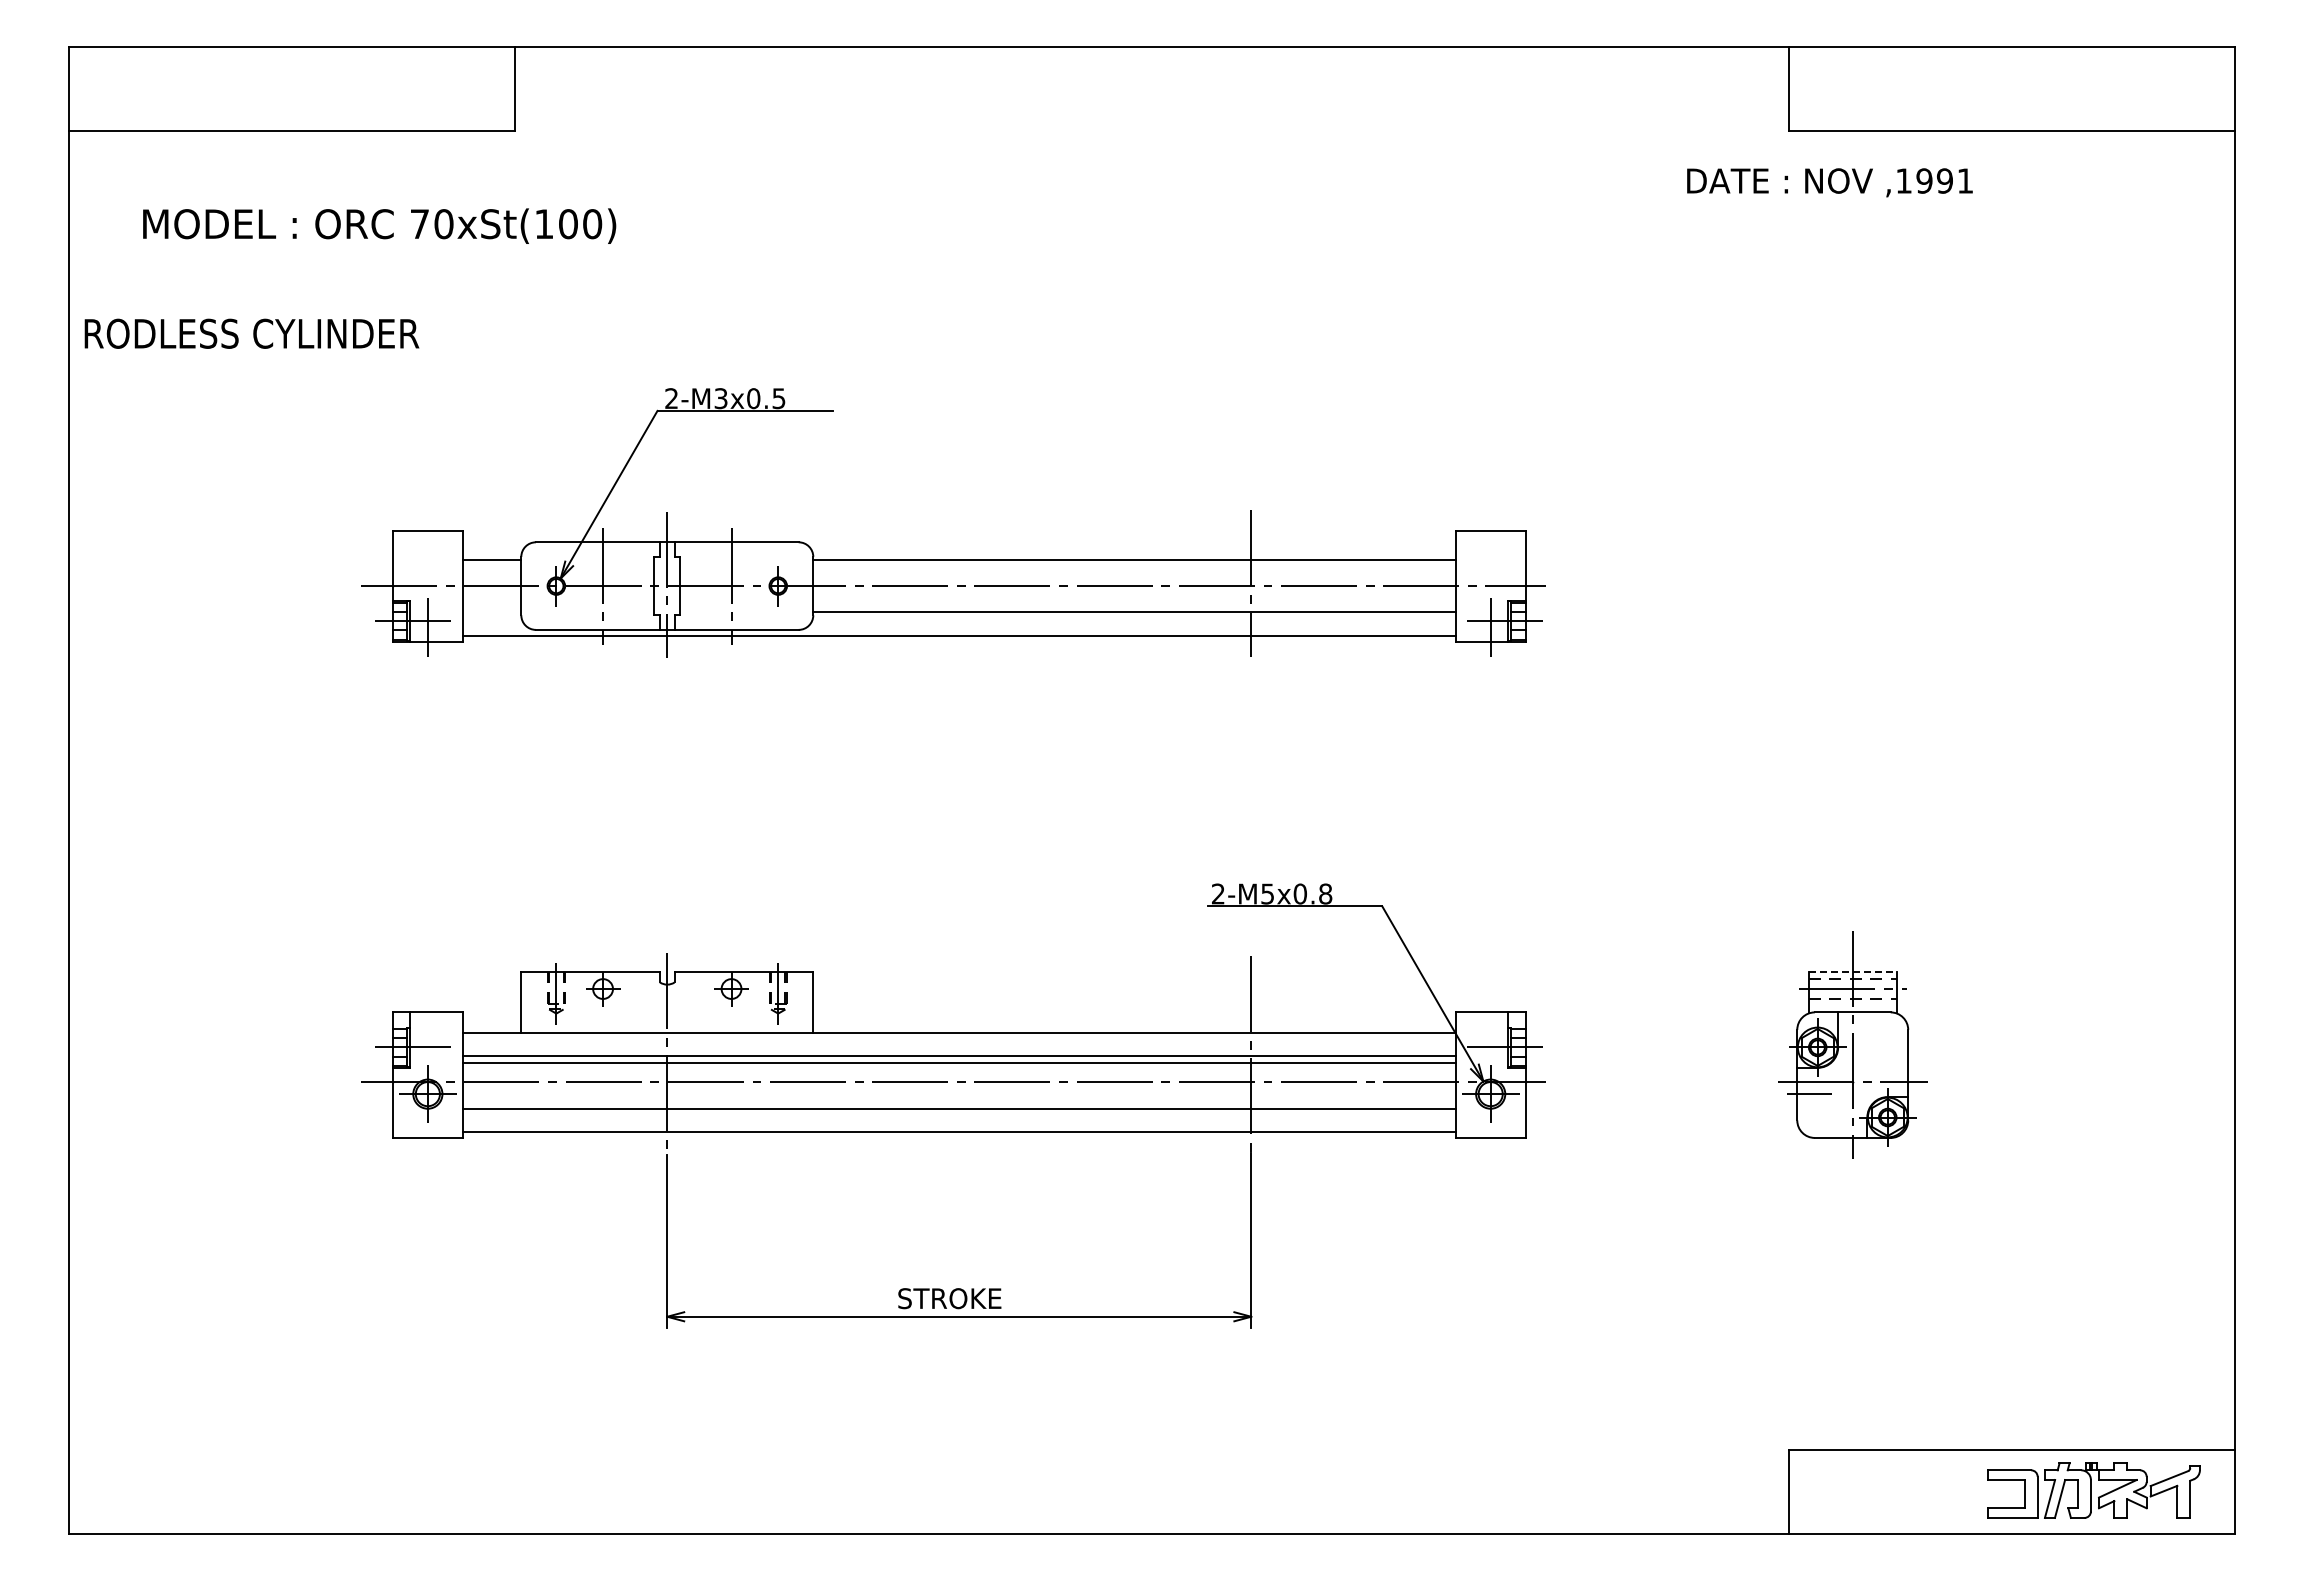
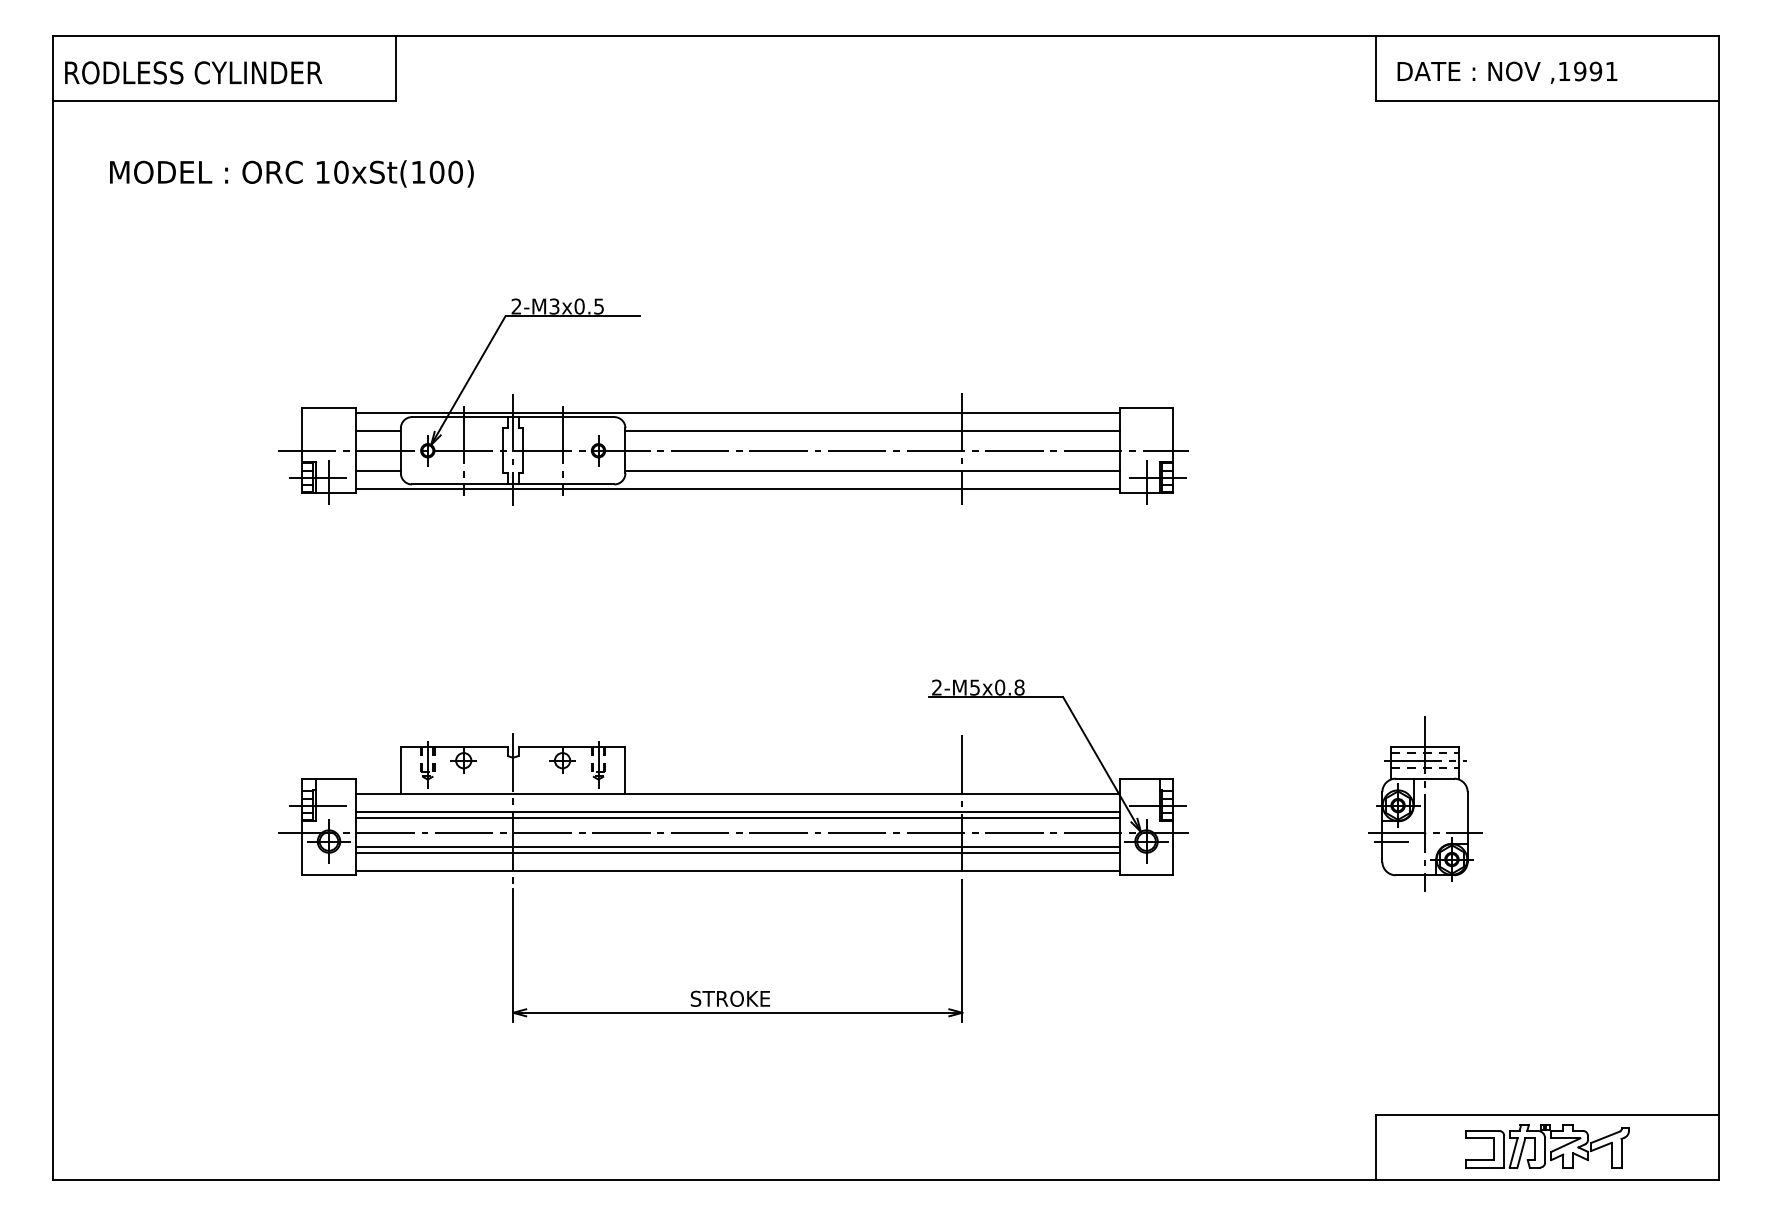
text: (1829, 182) -> (1507, 72), moved
text: (419, 223) -> (322, 171), 70xSt(100) -> 10xSt(100)
text: (251, 333) -> (193, 72), moved
line: (958, 536) -> (737, 412), added
line: (491, 612) -> (377, 471), added
line: (1852, 971) -> (1424, 747), dashed -> solid
line: (958, 1101) -> (737, 847), added
part: (2093, 1490) -> (1547, 1146), moved

